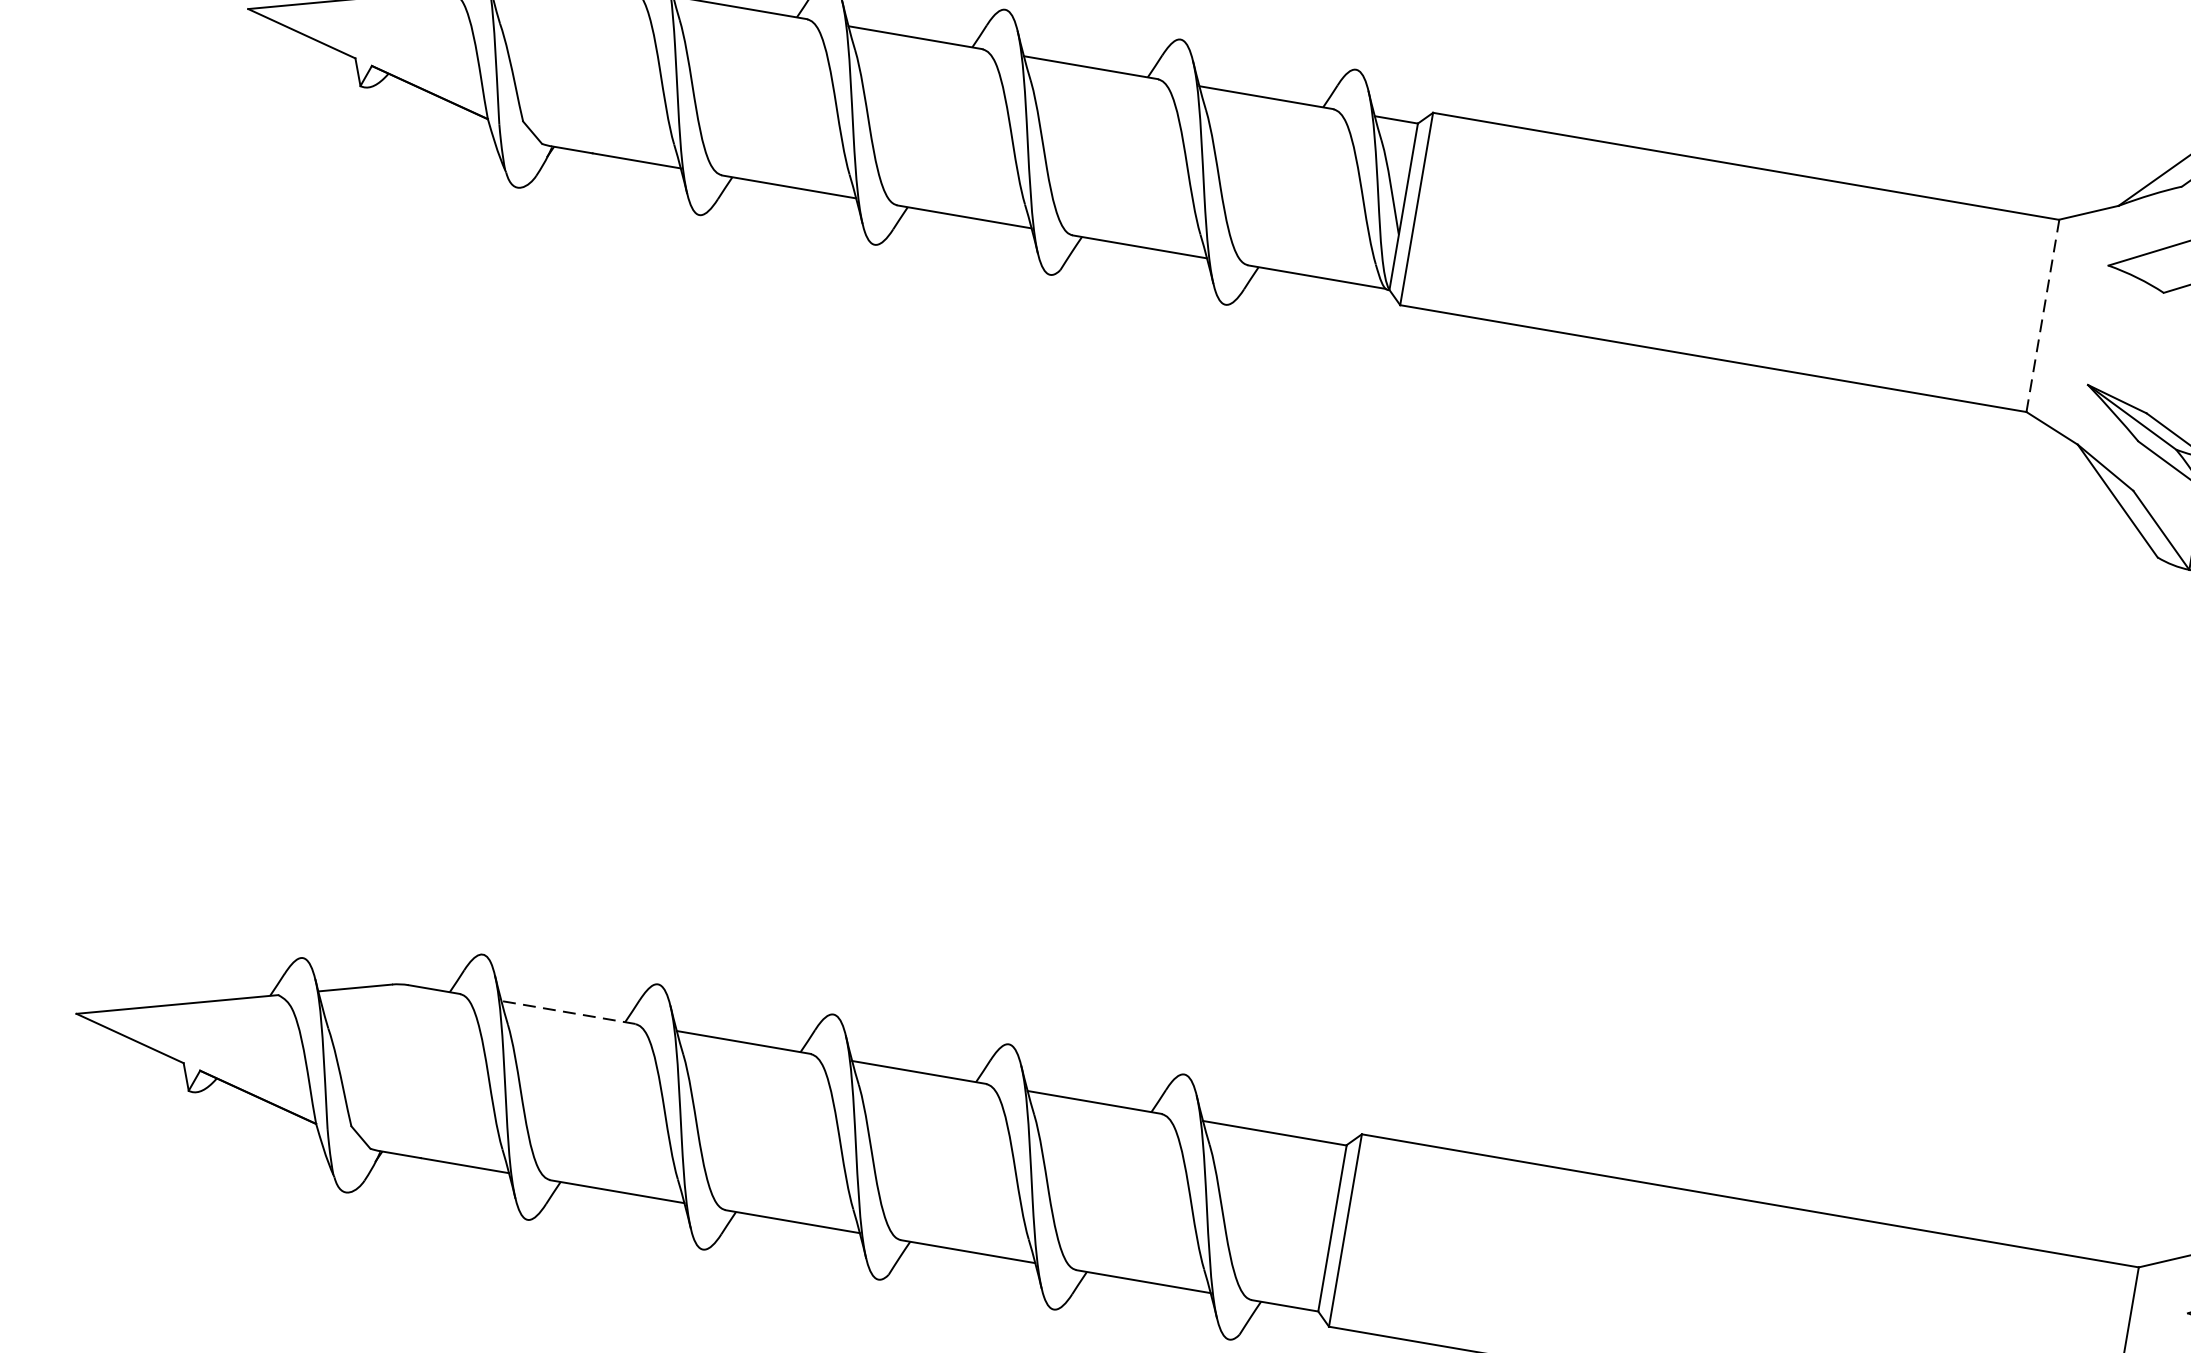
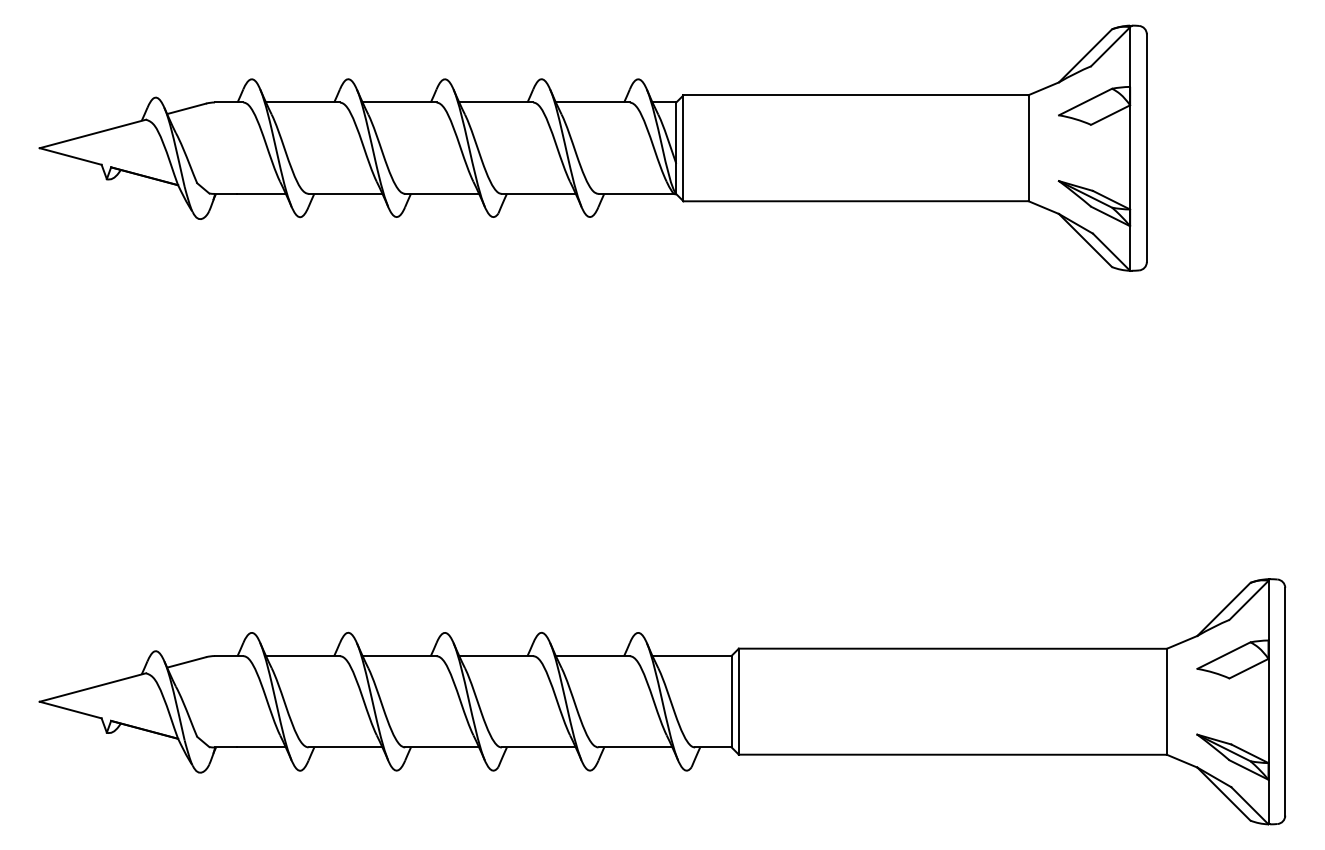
line: (2042, 316) -> (1028, 148), dashed -> solid
line: (567, 1013) -> (302, 656), dashed -> solid

